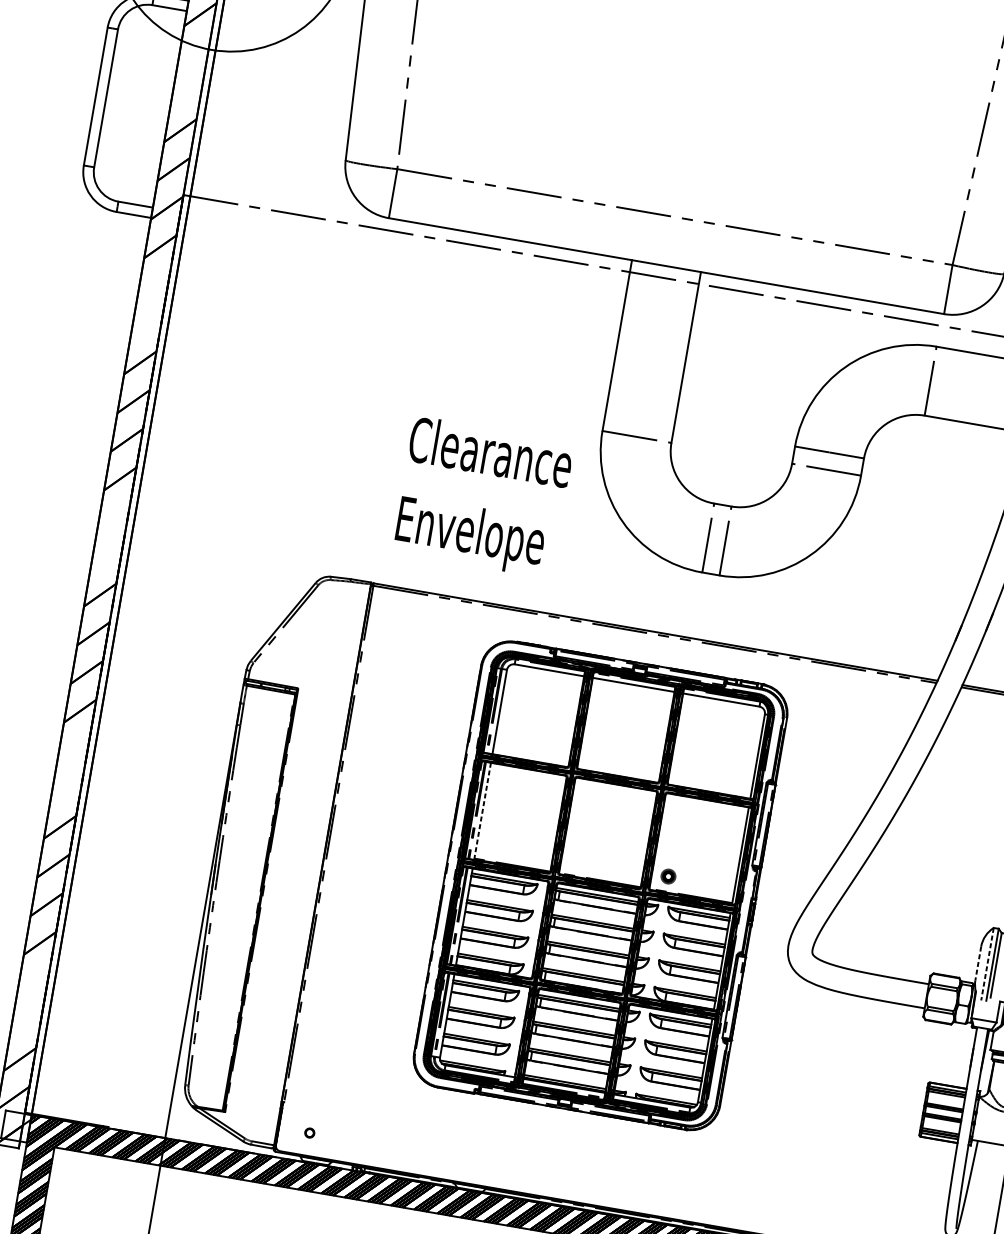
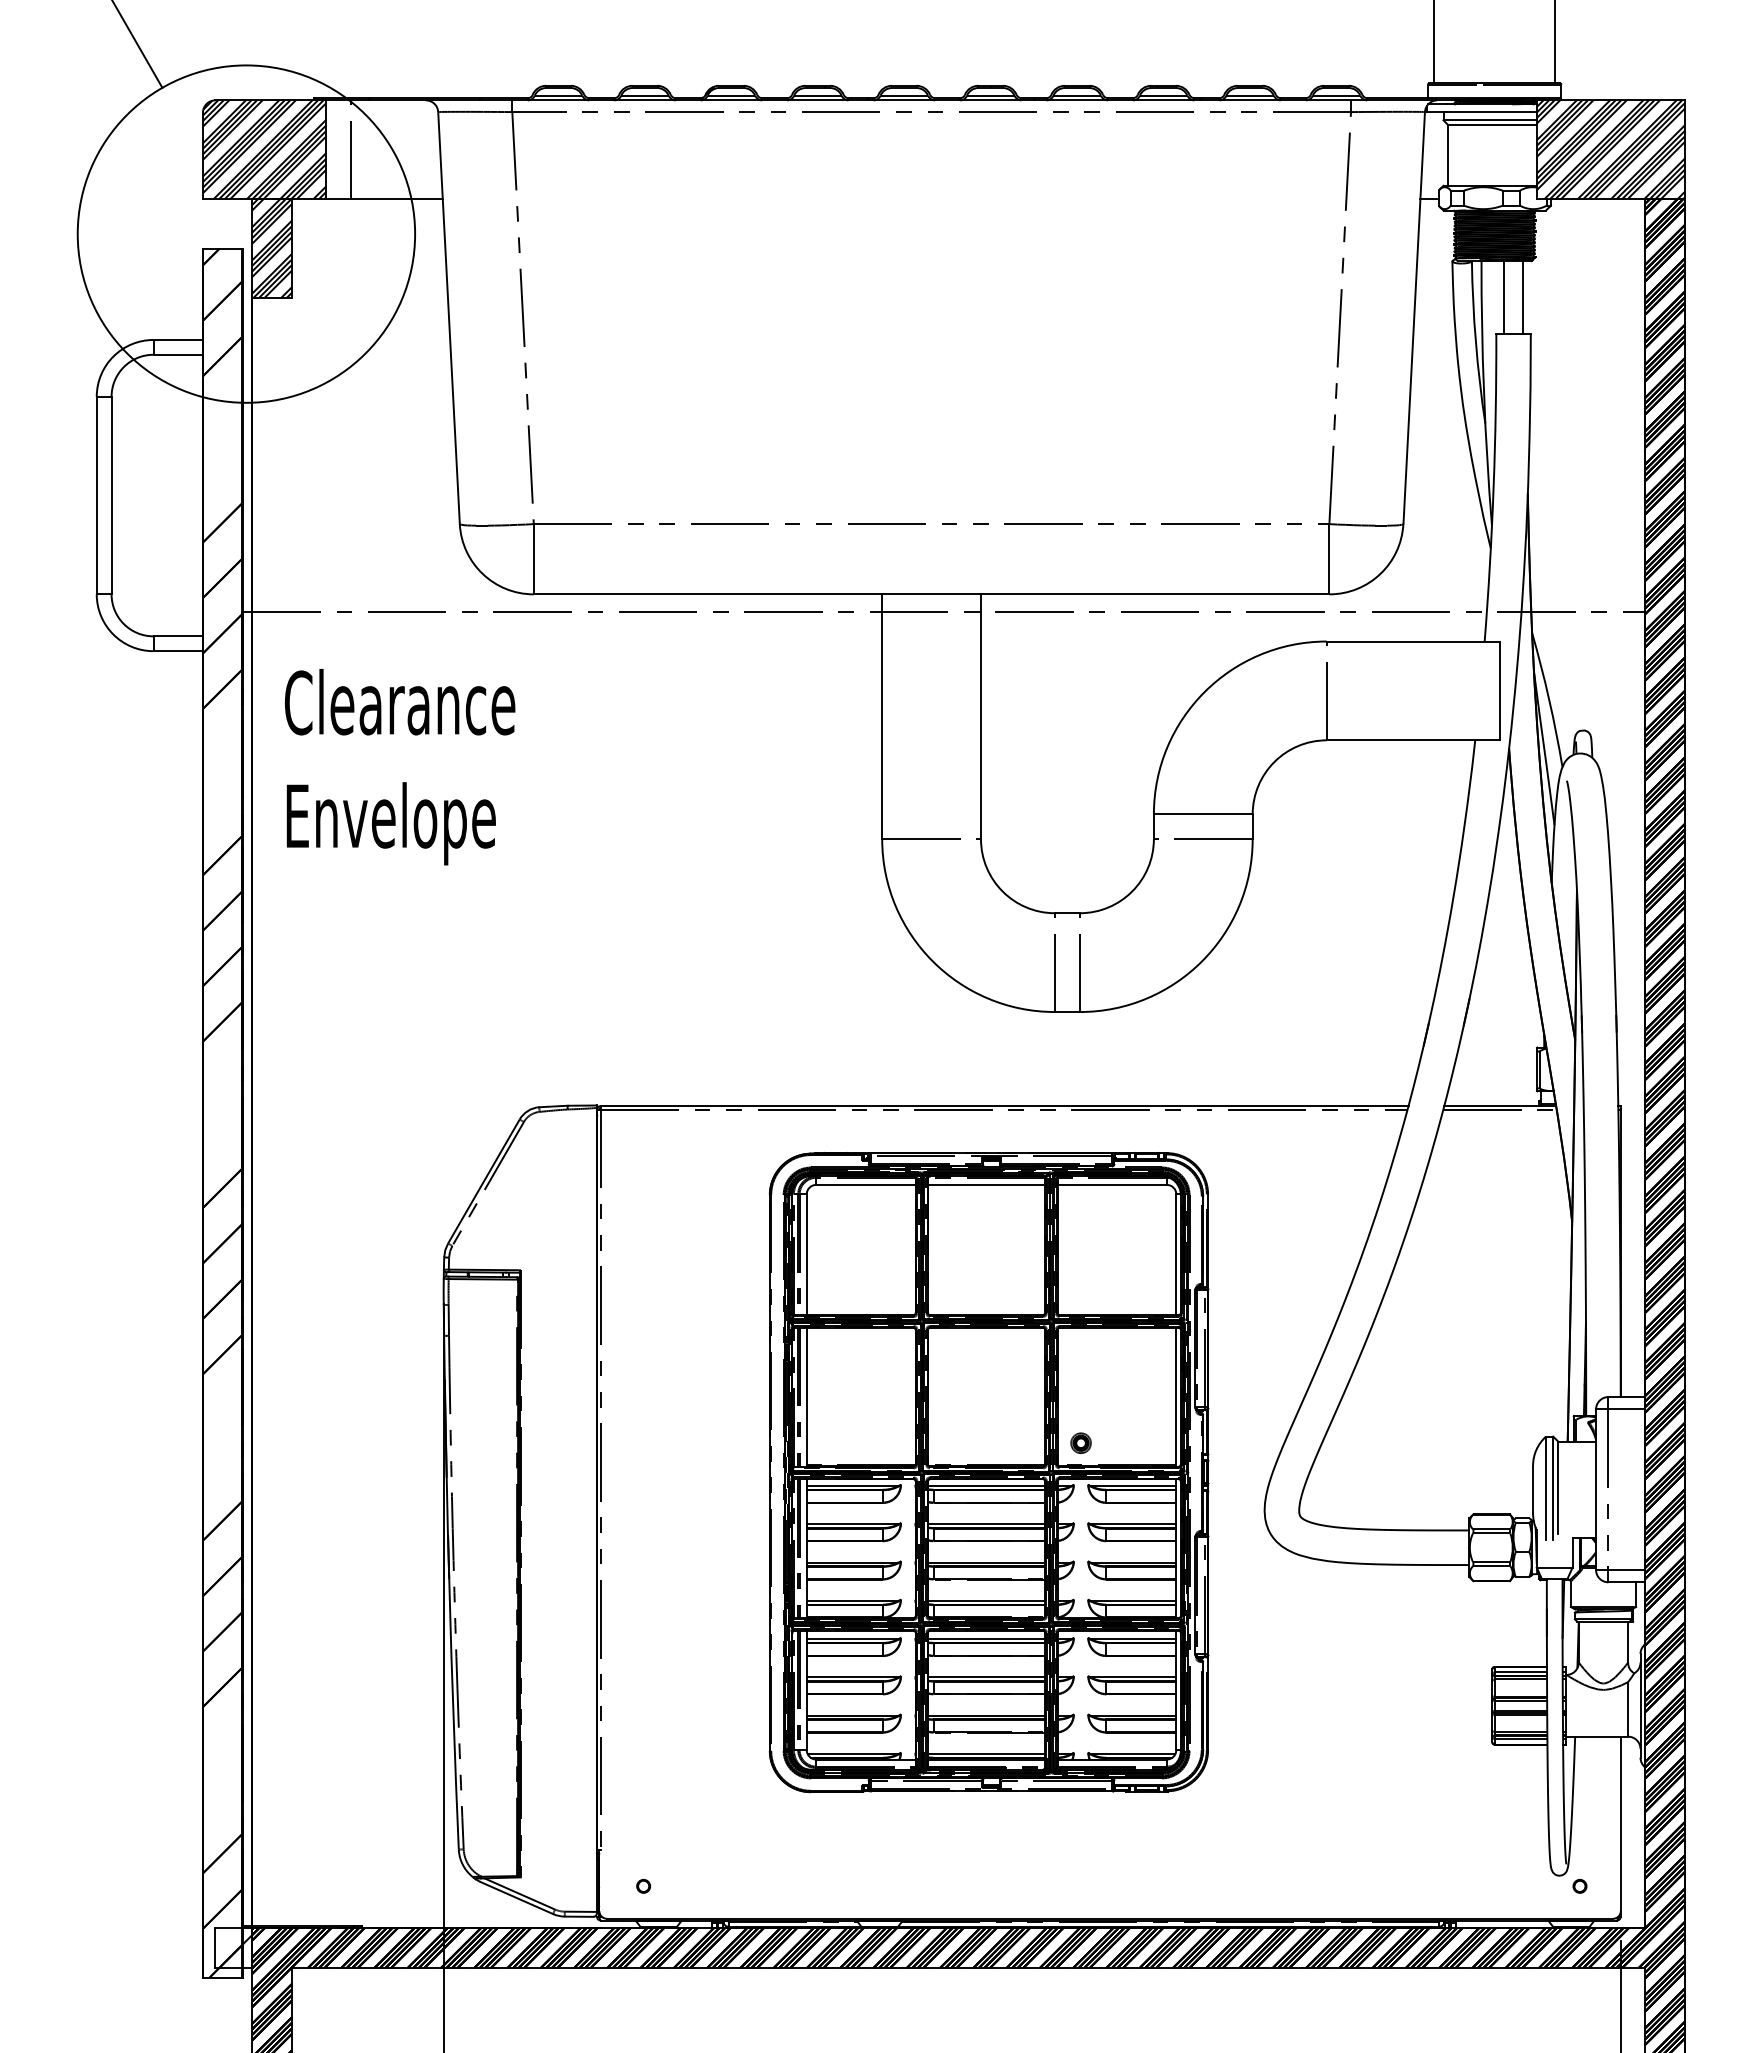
text: (483, 497) -> (400, 767), moved
line: (482, 811) -> (806, 1397), dashed -> solid
line: (978, 964) -> (1533, 1490), dashed -> solid
line: (987, 964) -> (1546, 1488), dashed -> solid

